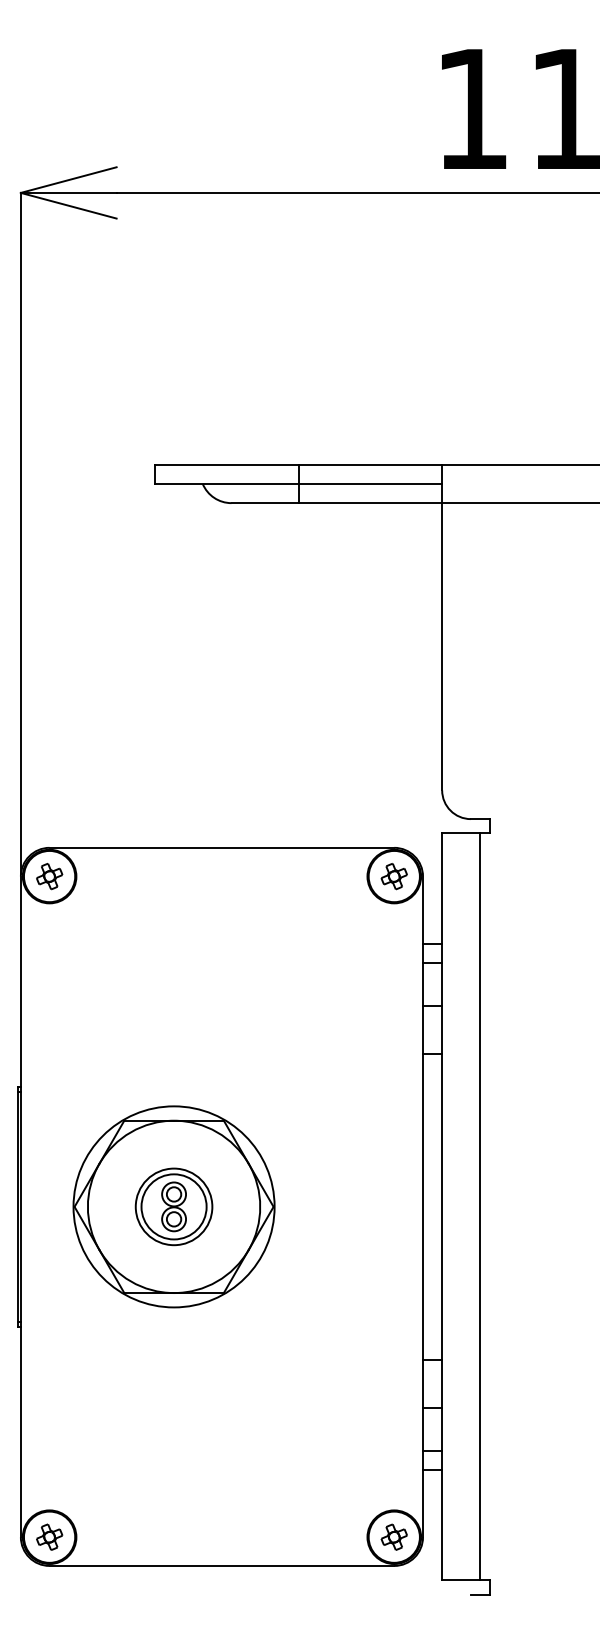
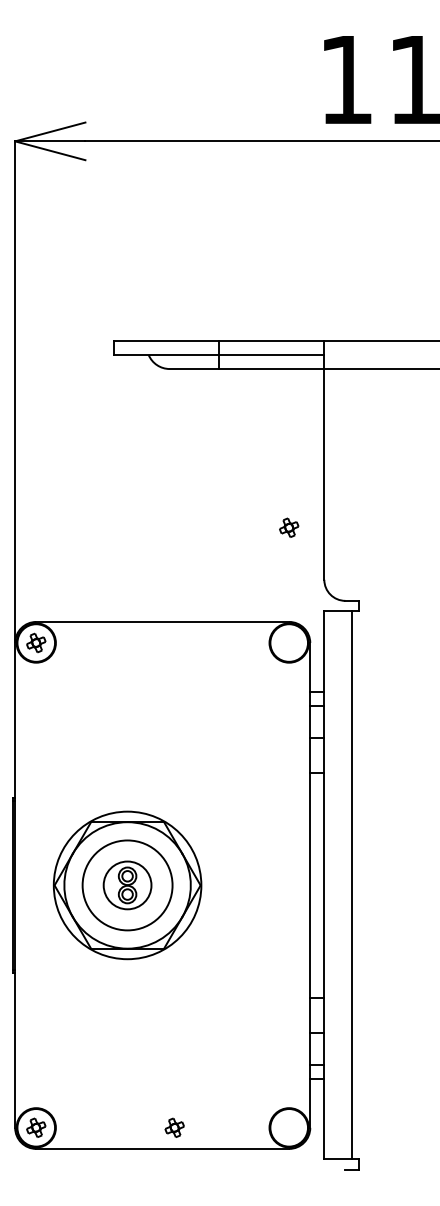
part: (393, 876) -> (288, 527), moved
circle: (173, 1206) -> (127, 885), size x1.6
part: (393, 1536) -> (174, 1127), moved

